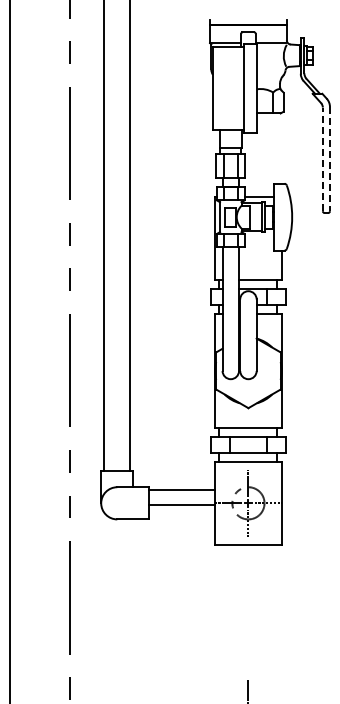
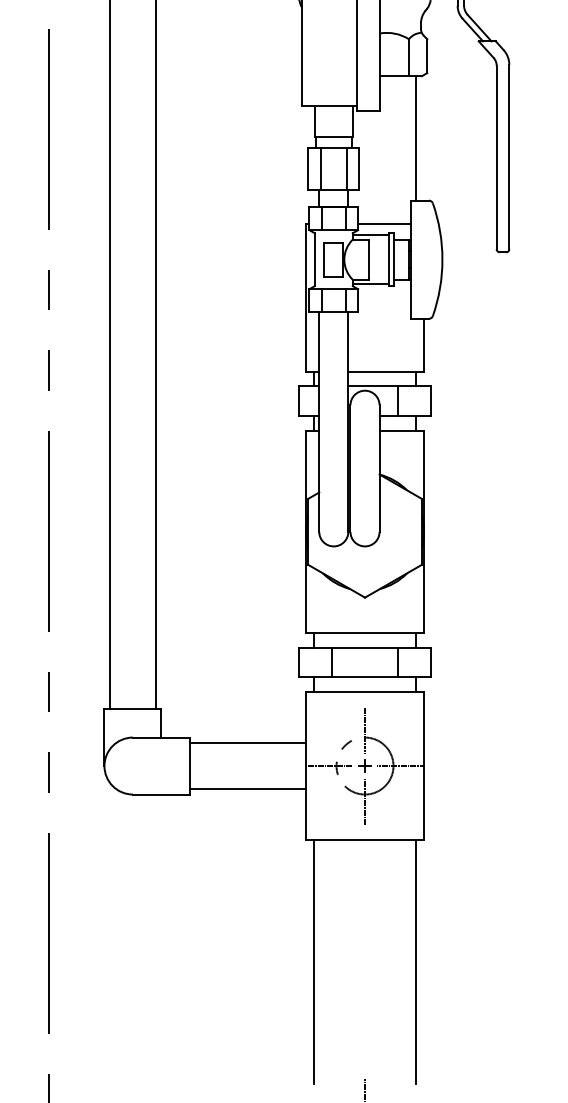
line: (277, 148) -> (416, 138), added
line: (322, 159) -> (496, 157), dashed -> solid
line: (329, 159) -> (508, 157), dashed -> solid
line: (182, 505) -> (248, 789), moved
line: (219, 613) -> (313, 961), added
line: (277, 613) -> (416, 961), added

